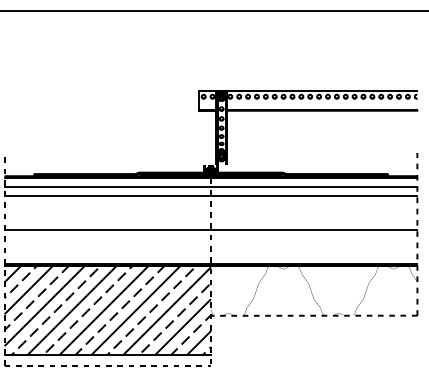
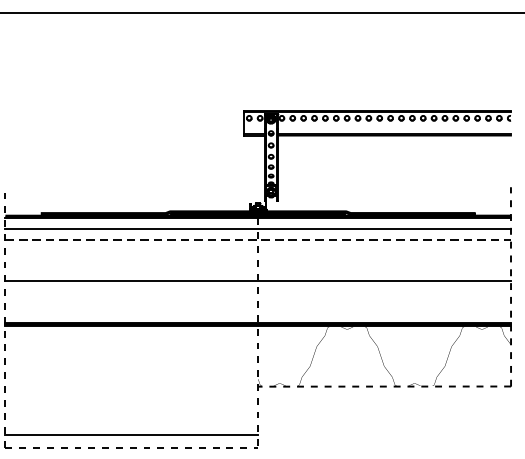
line: (211, 196) -> (258, 240), solid -> dashed
hatch: (107, 310) -> (131, 380), removed

